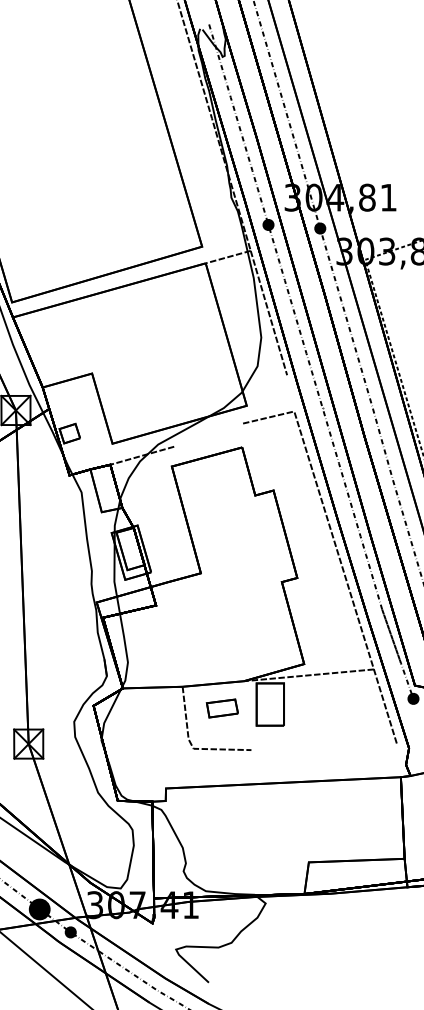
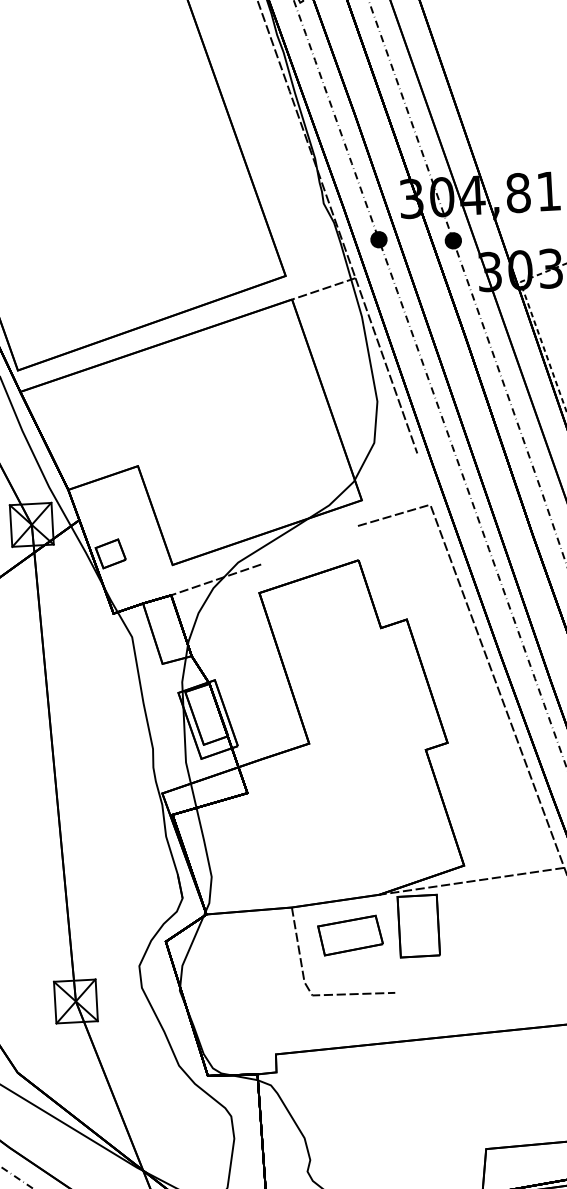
part: (222, 708) -> (350, 935), size x1.43

